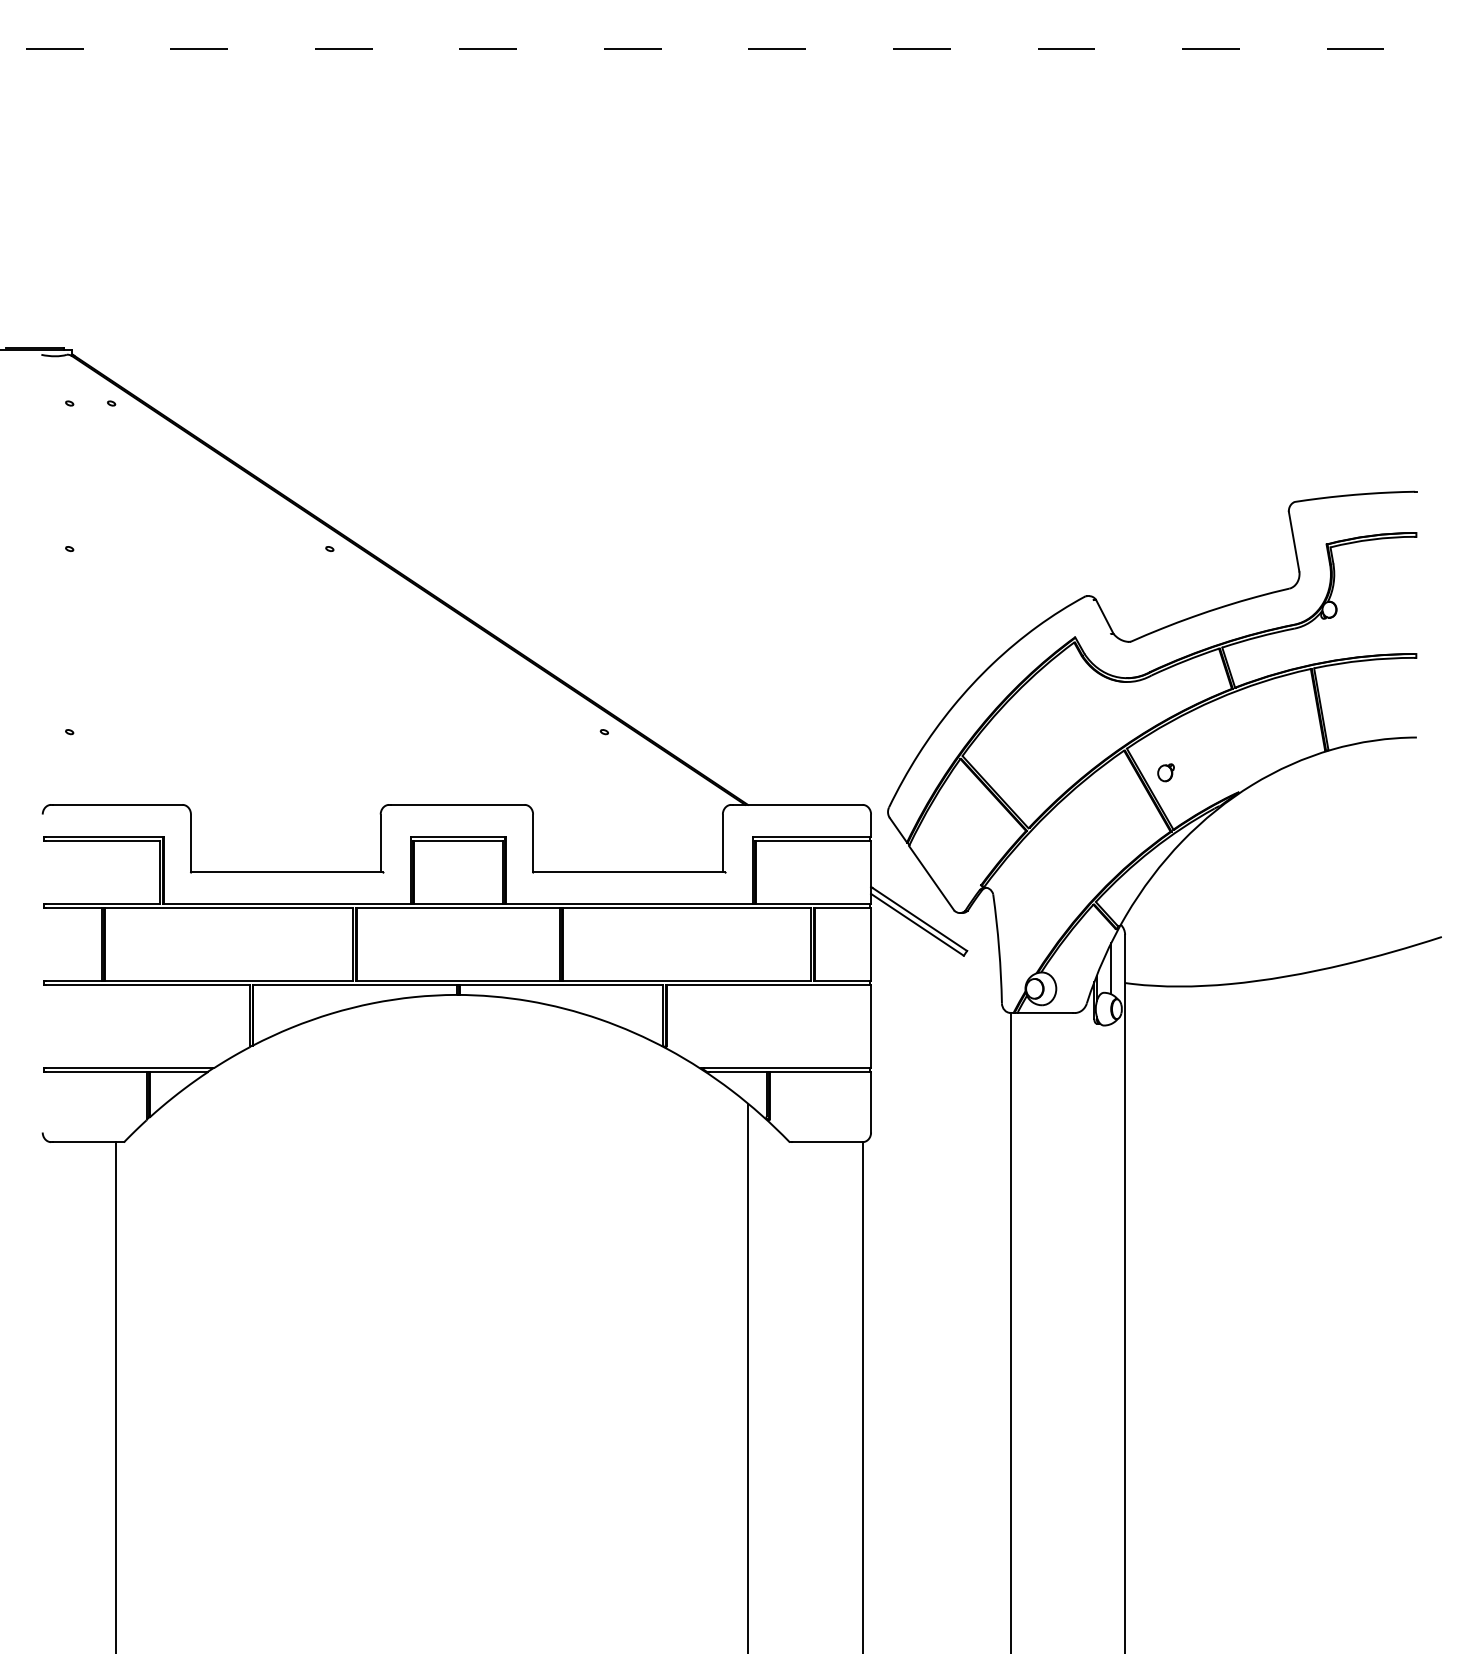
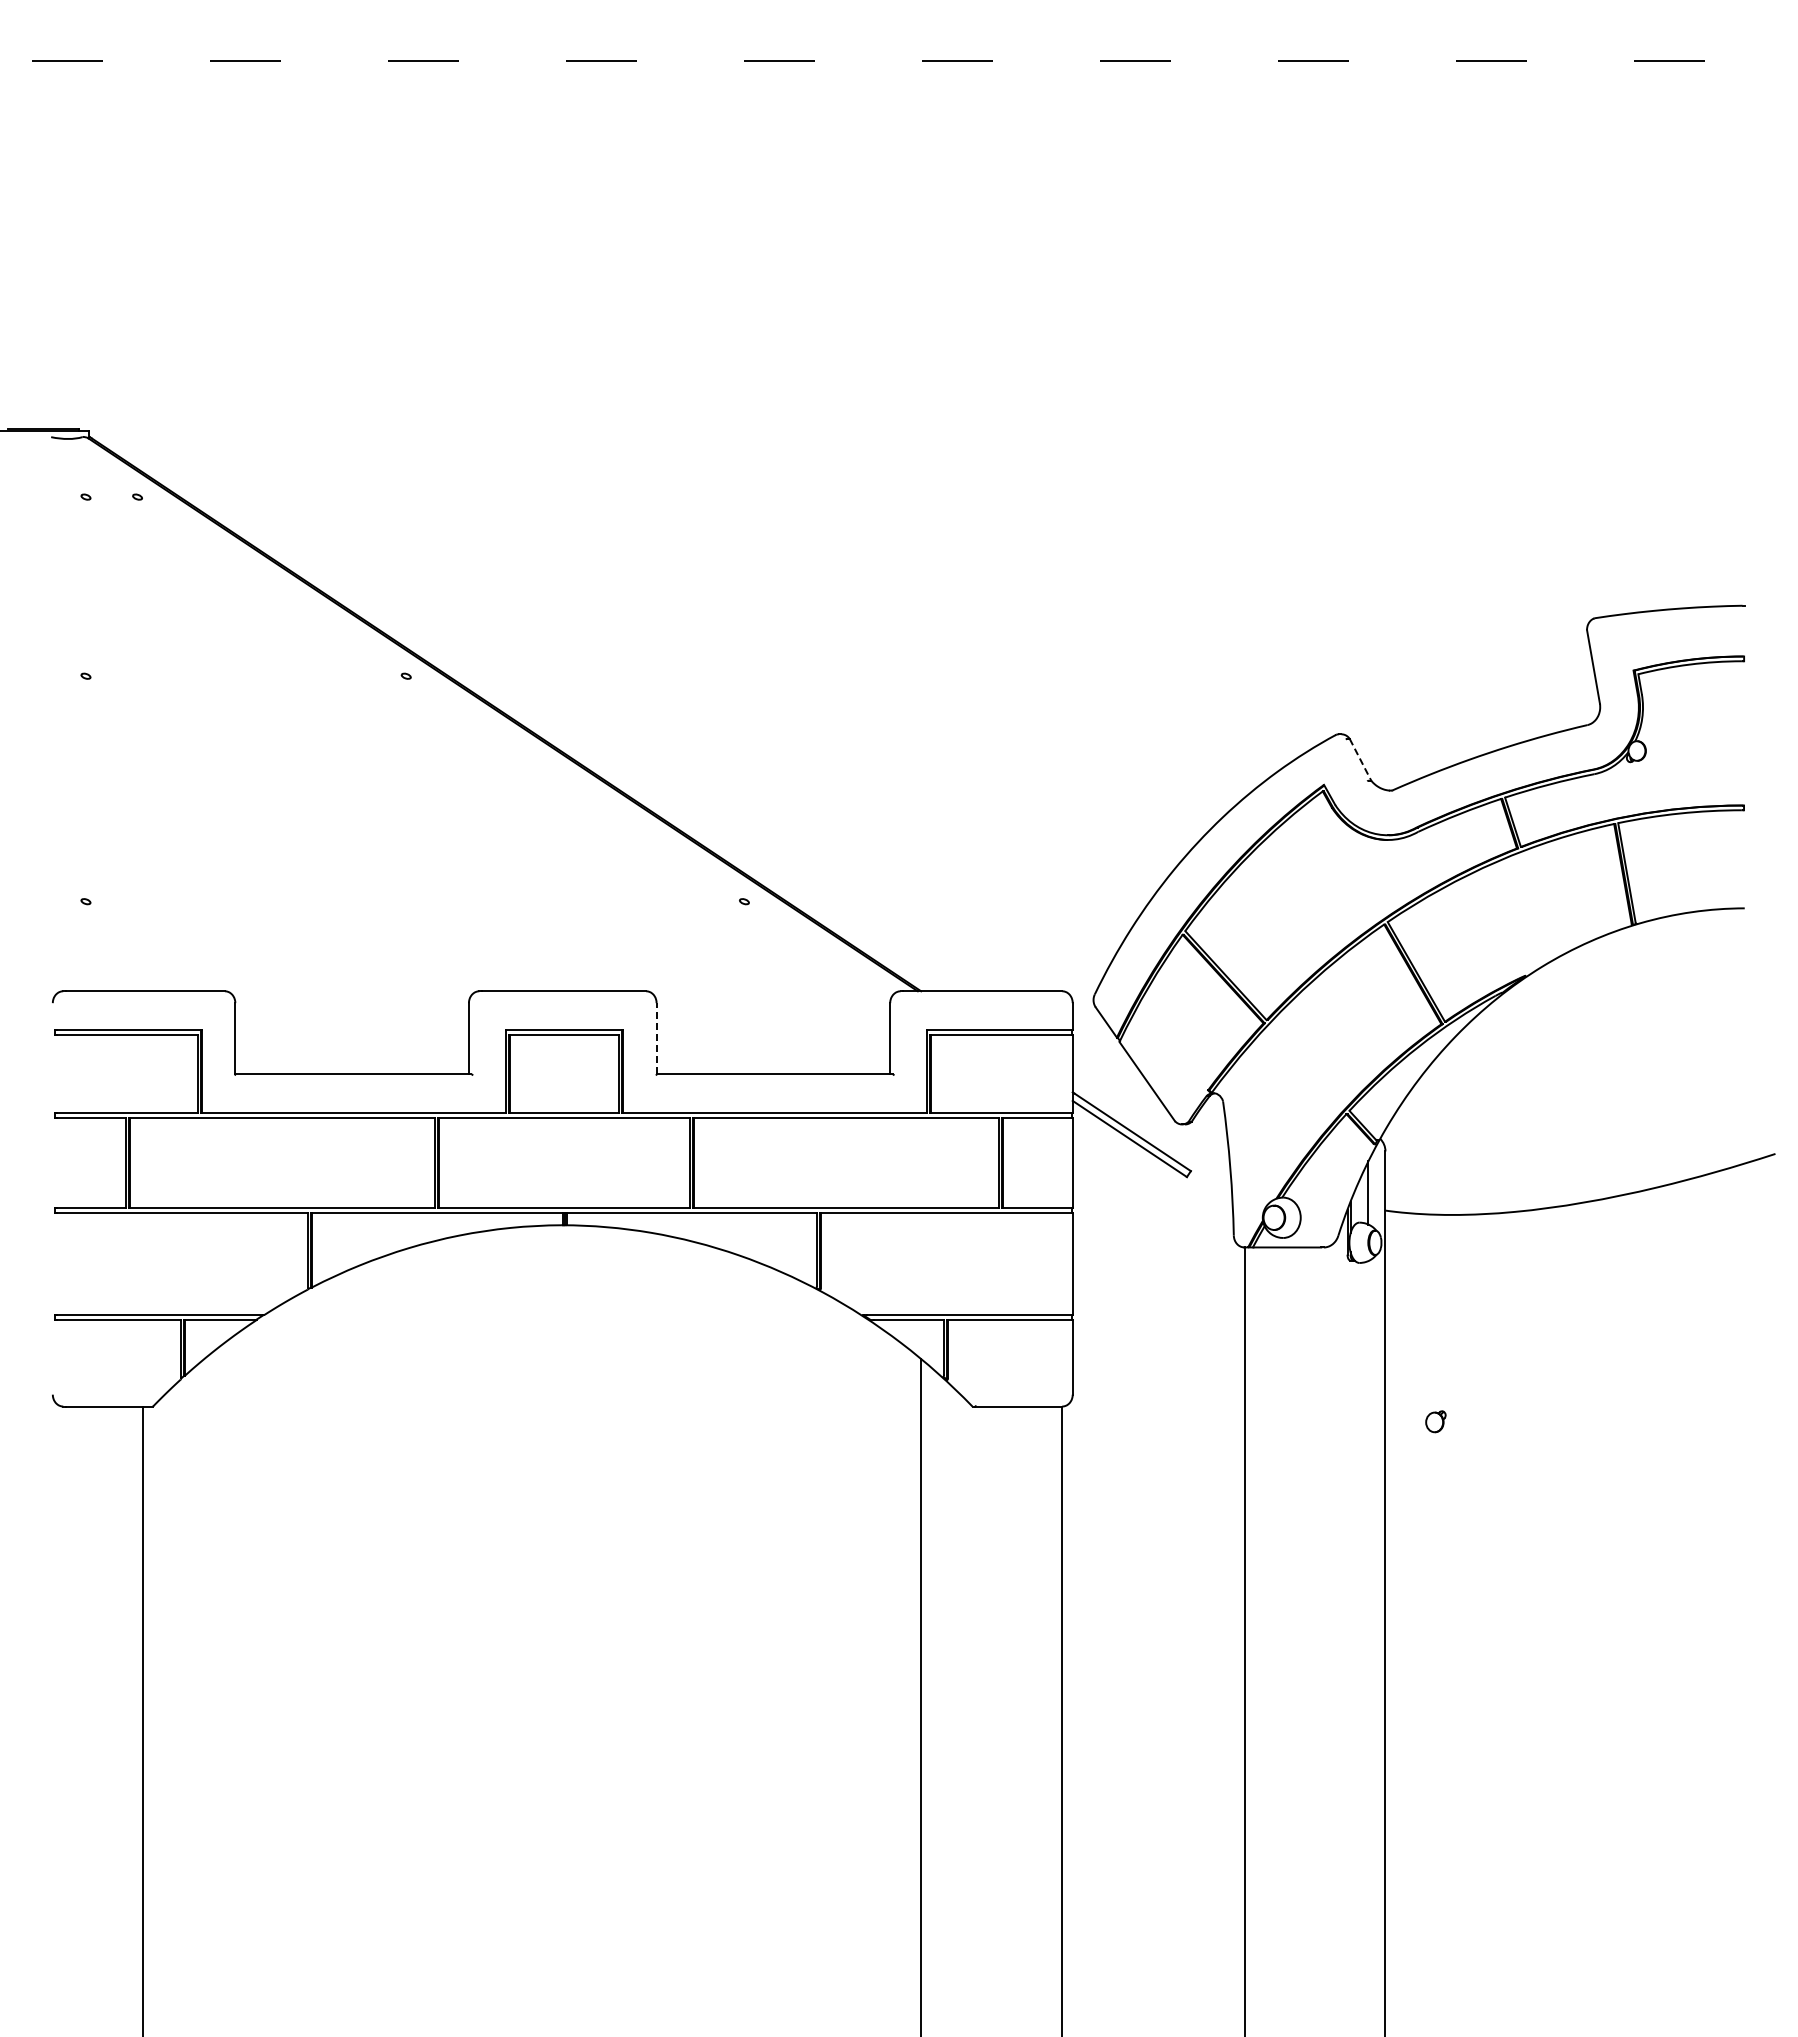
line: (1104, 617) -> (1360, 760), solid -> dashed
part: (1165, 772) -> (1435, 1421), moved
line: (533, 843) -> (656, 1038), solid -> dashed

